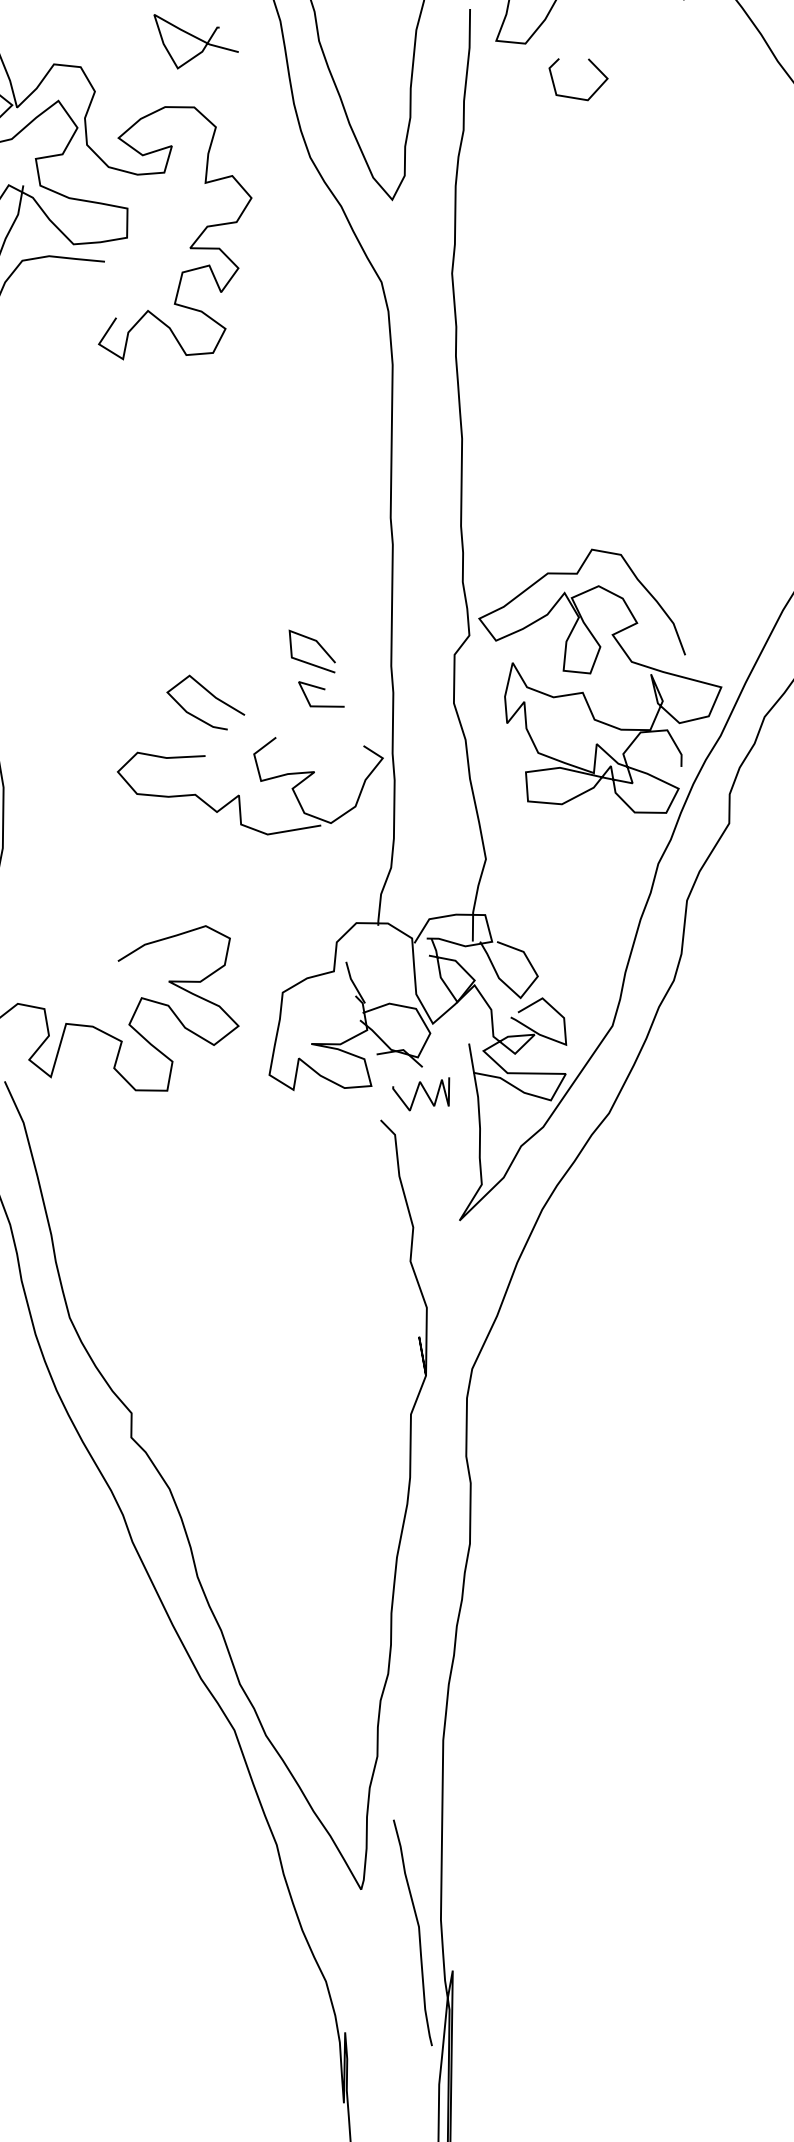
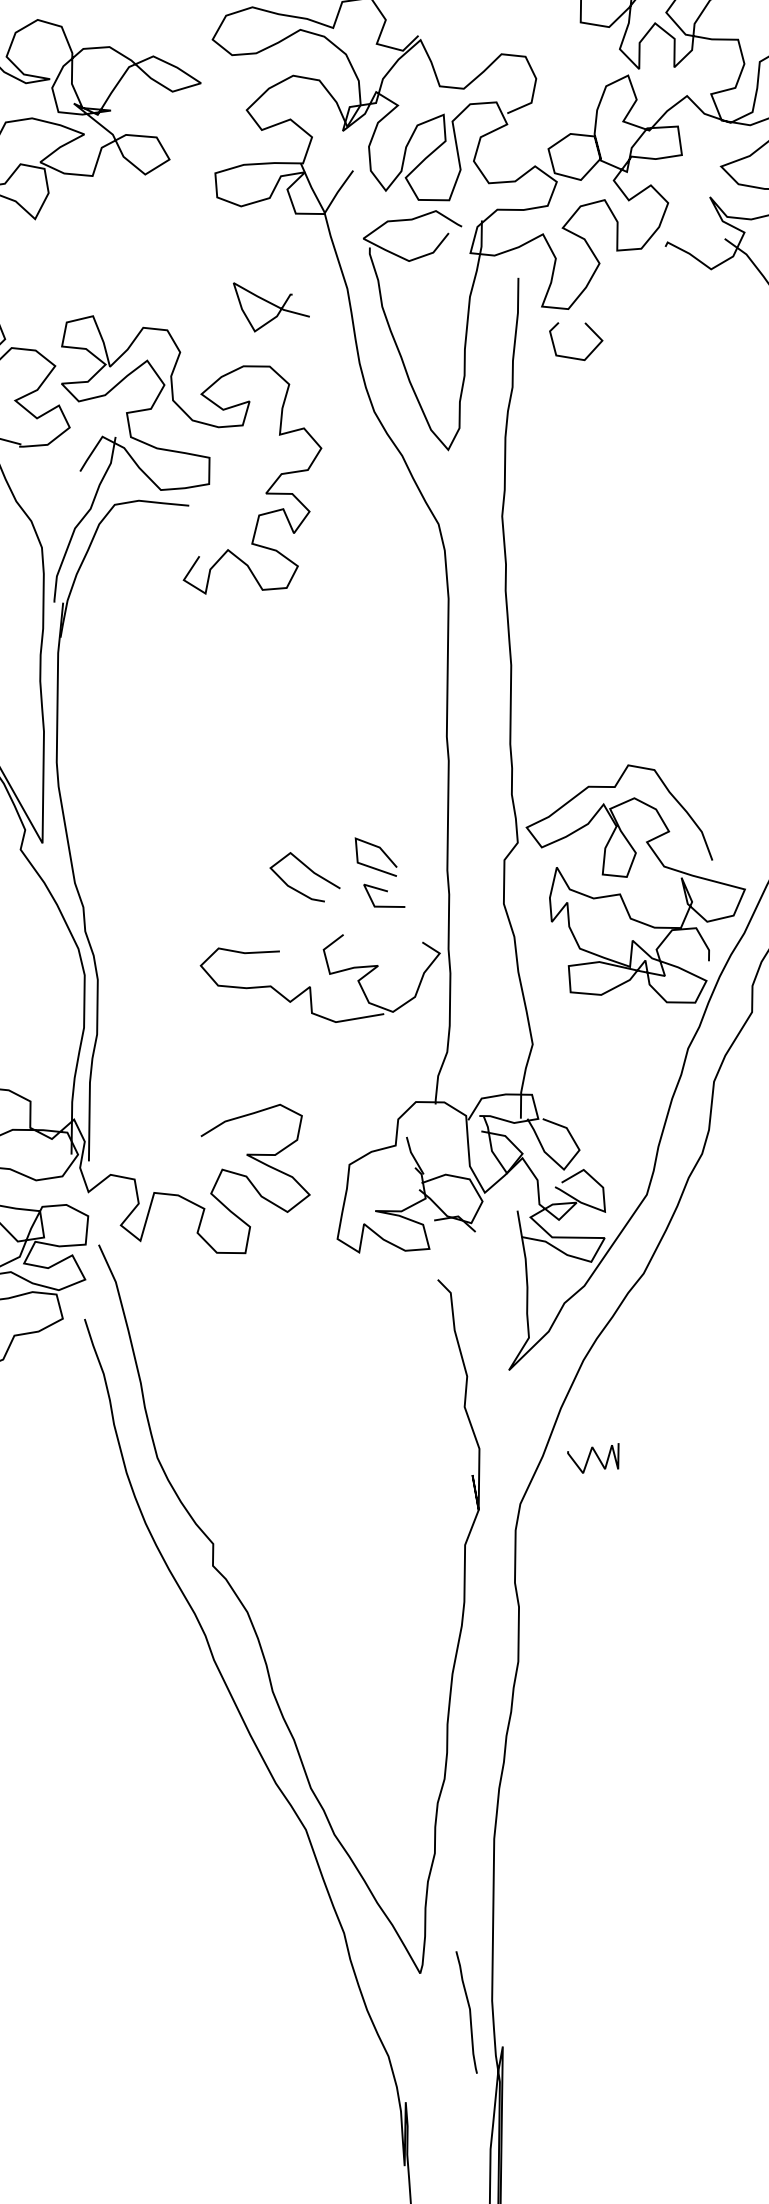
part: (578, 97) -> (576, 357), moved
part: (211, 696) -> (310, 871), moved
part: (421, 1094) -> (593, 1458), moved
part: (412, 1932) -> (466, 2012), size x0.6

